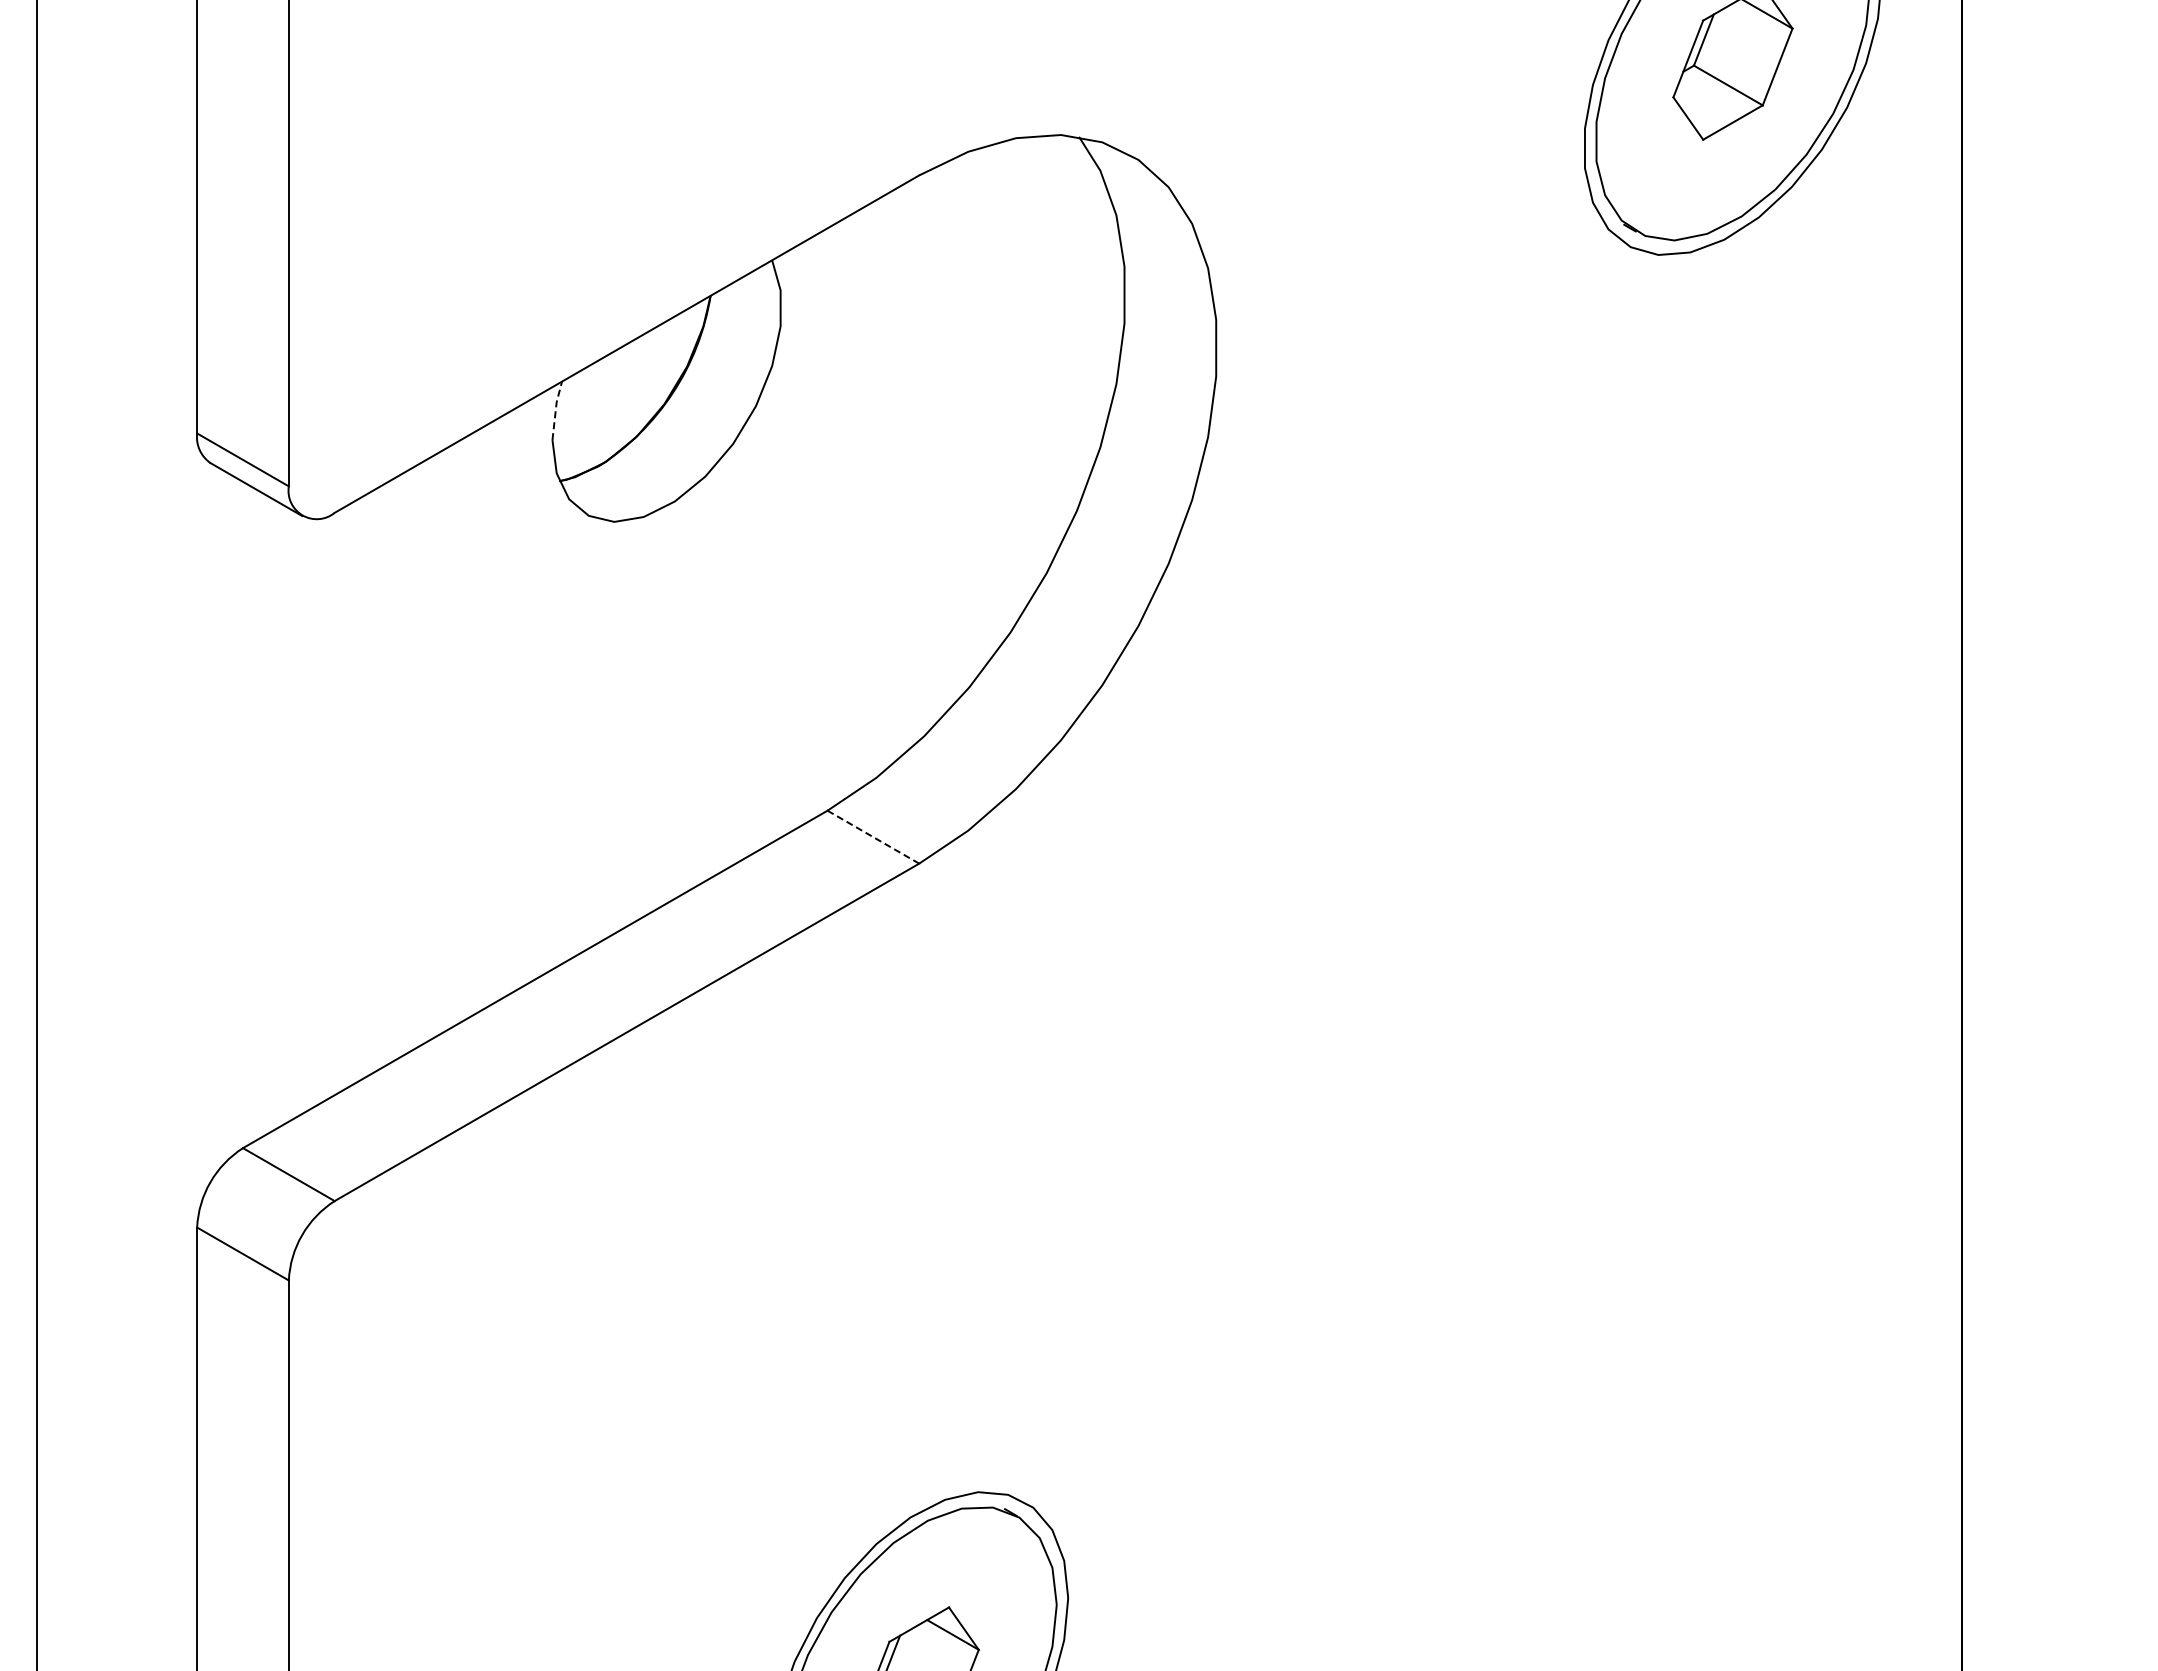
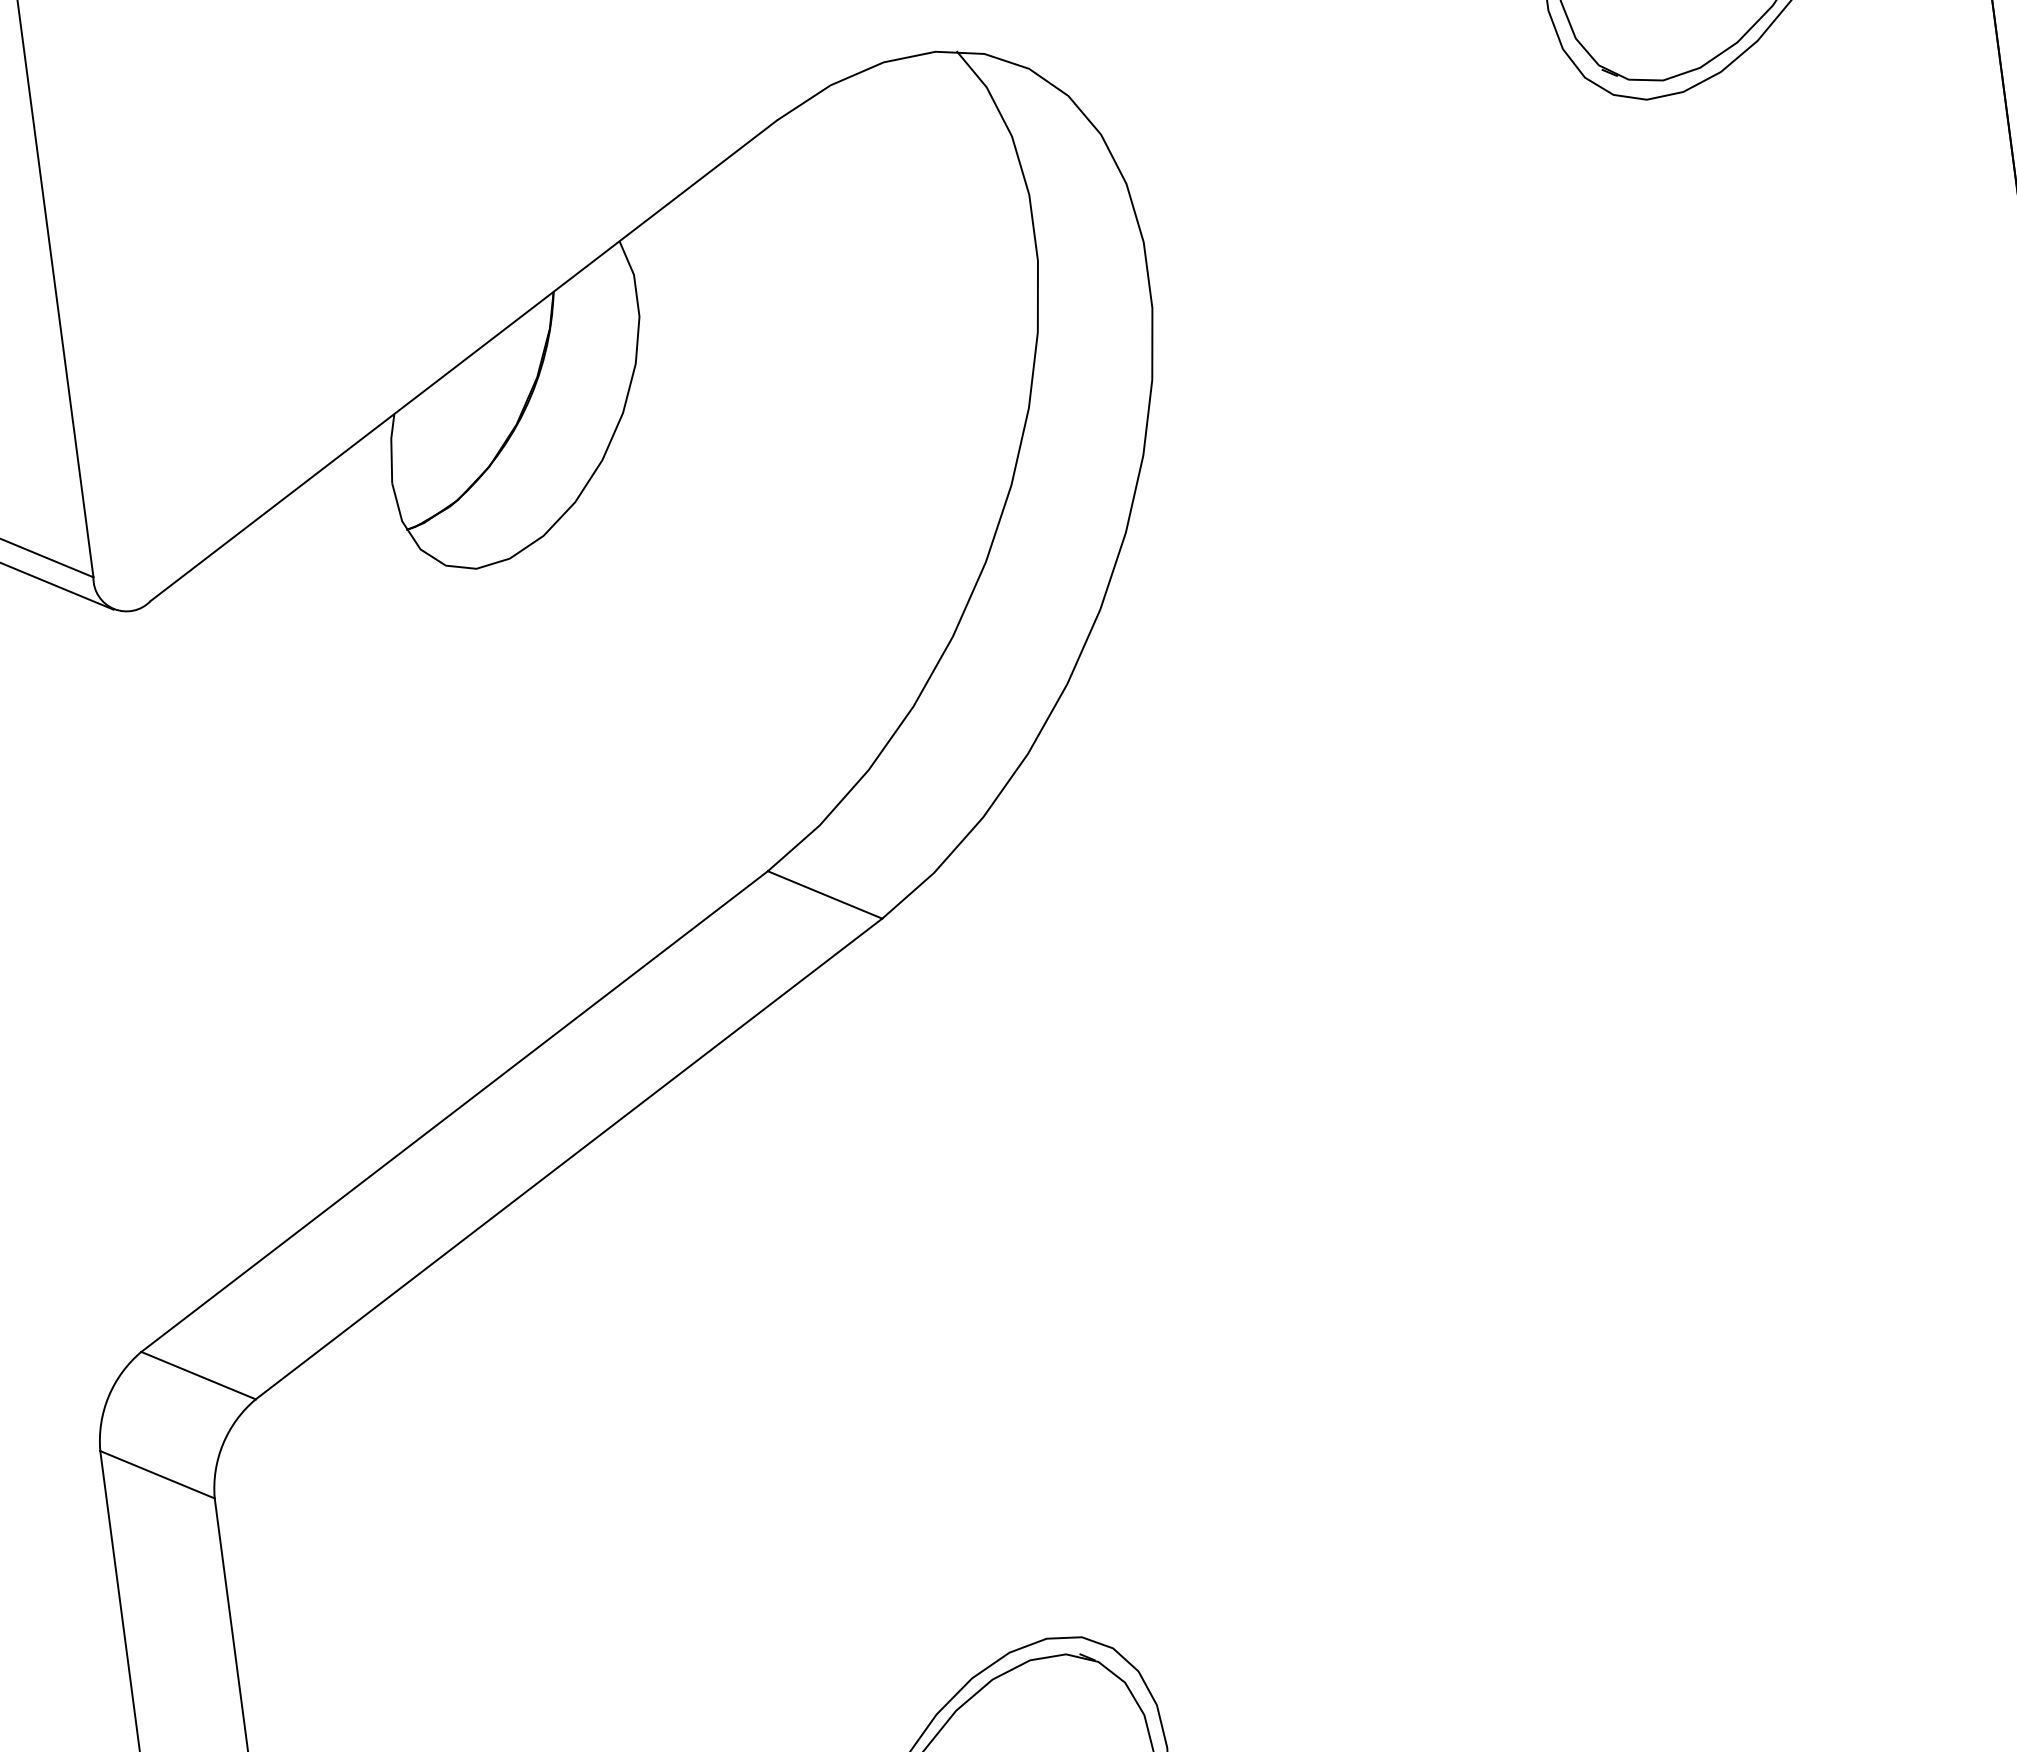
line: (555, 409) -> (391, 447), dashed -> solid
line: (873, 837) -> (825, 895), dashed -> solid

